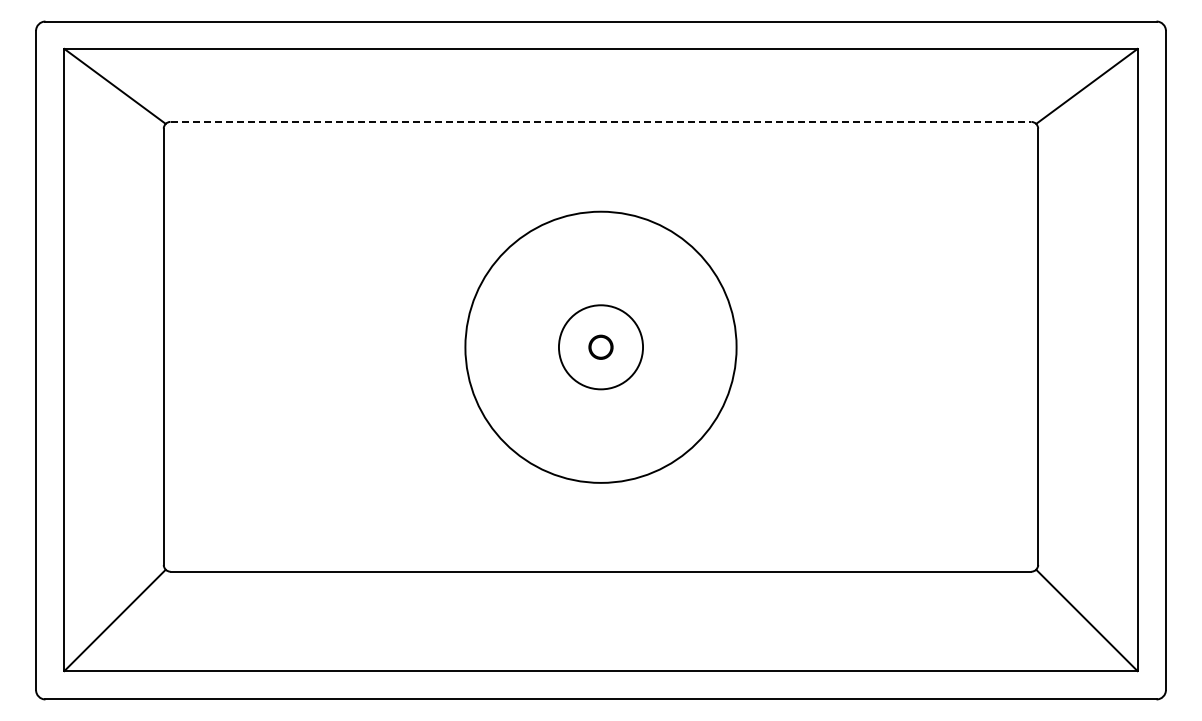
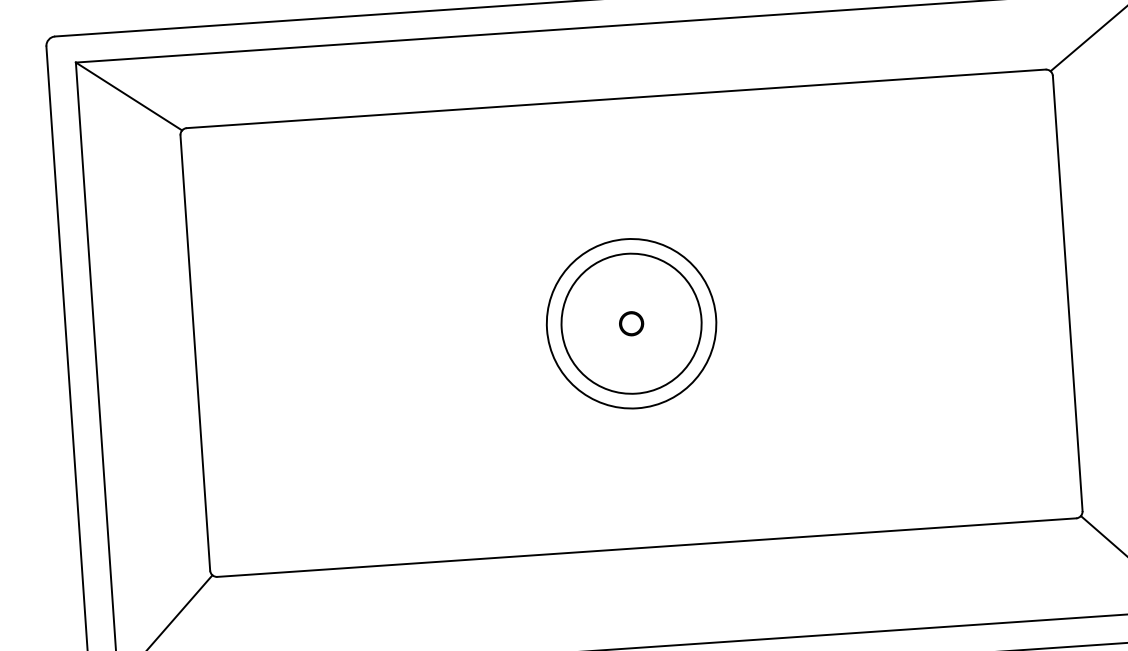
line: (601, 121) -> (616, 98), dashed -> solid
circle: (600, 347) -> (631, 323), size x0.62
circle: (600, 347) -> (631, 323), size x1.67

